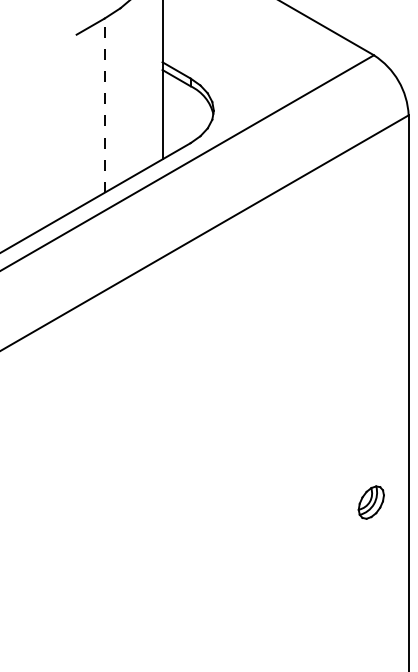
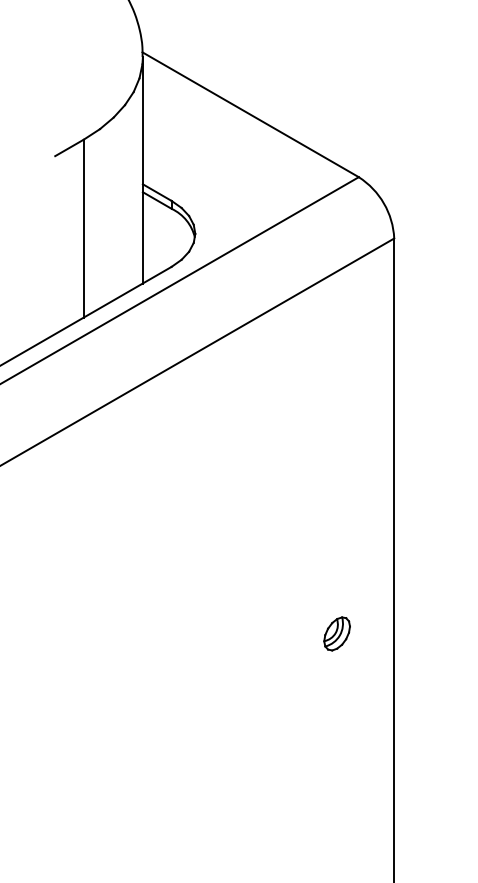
line: (104, 105) -> (83, 228), dashed -> solid
part: (370, 502) -> (336, 633), moved

